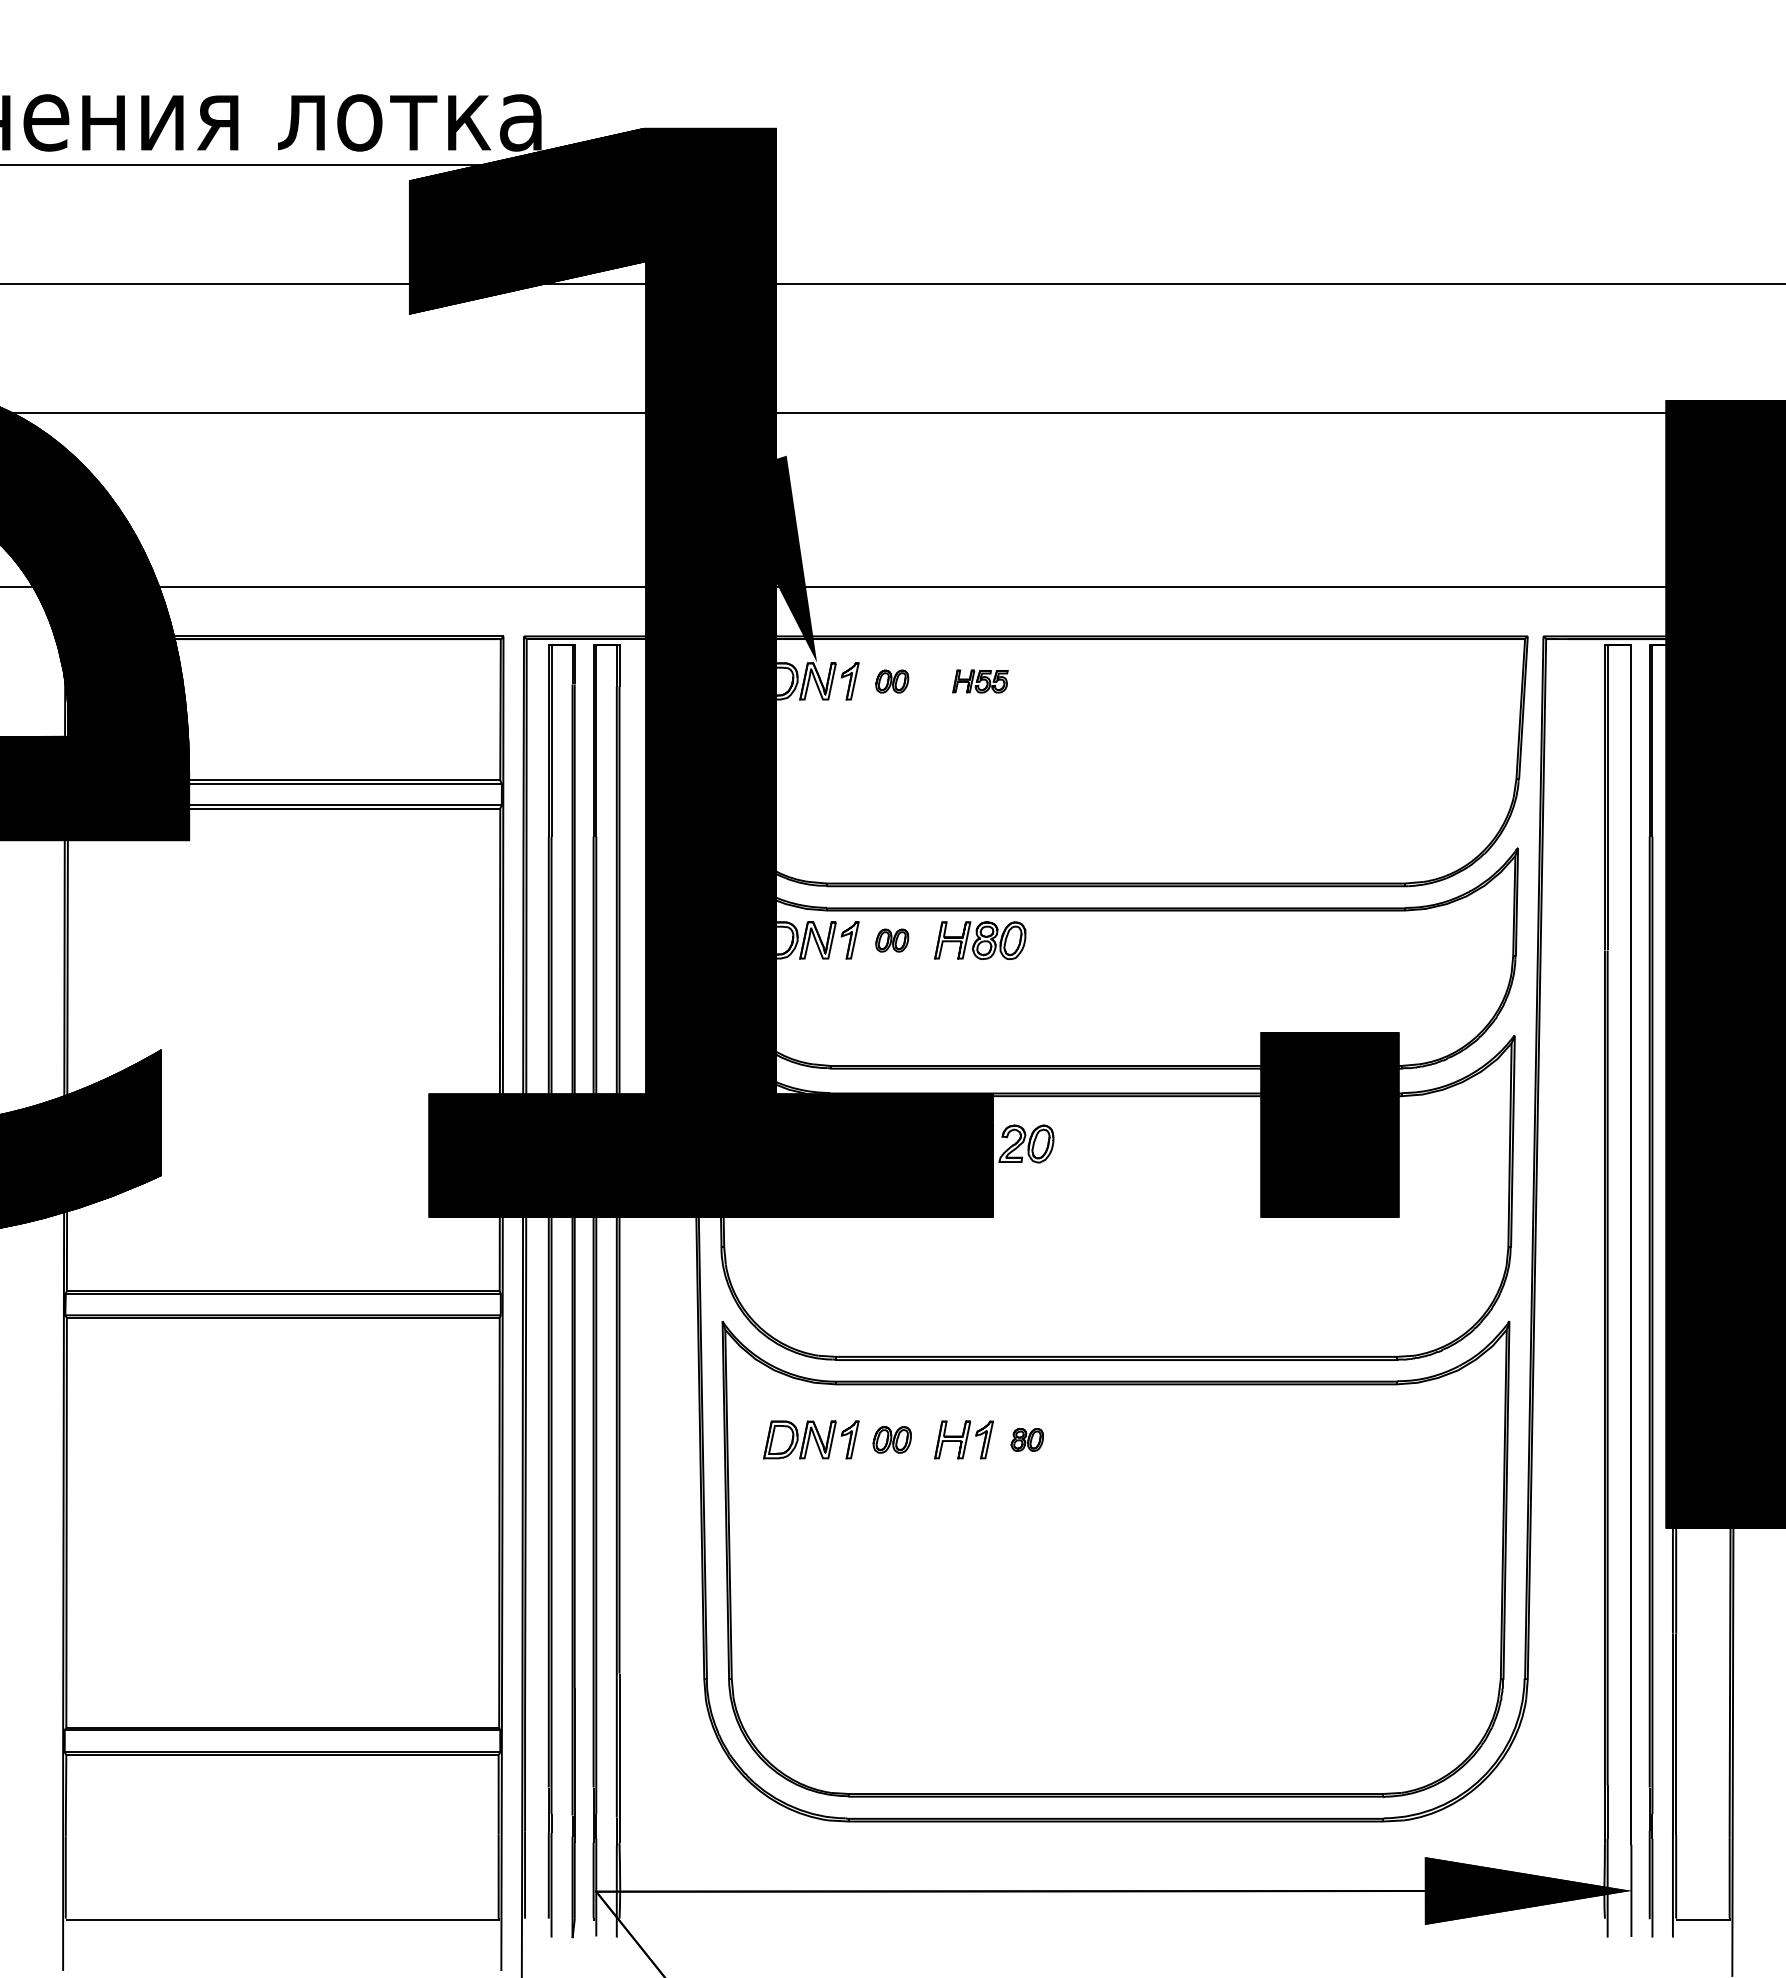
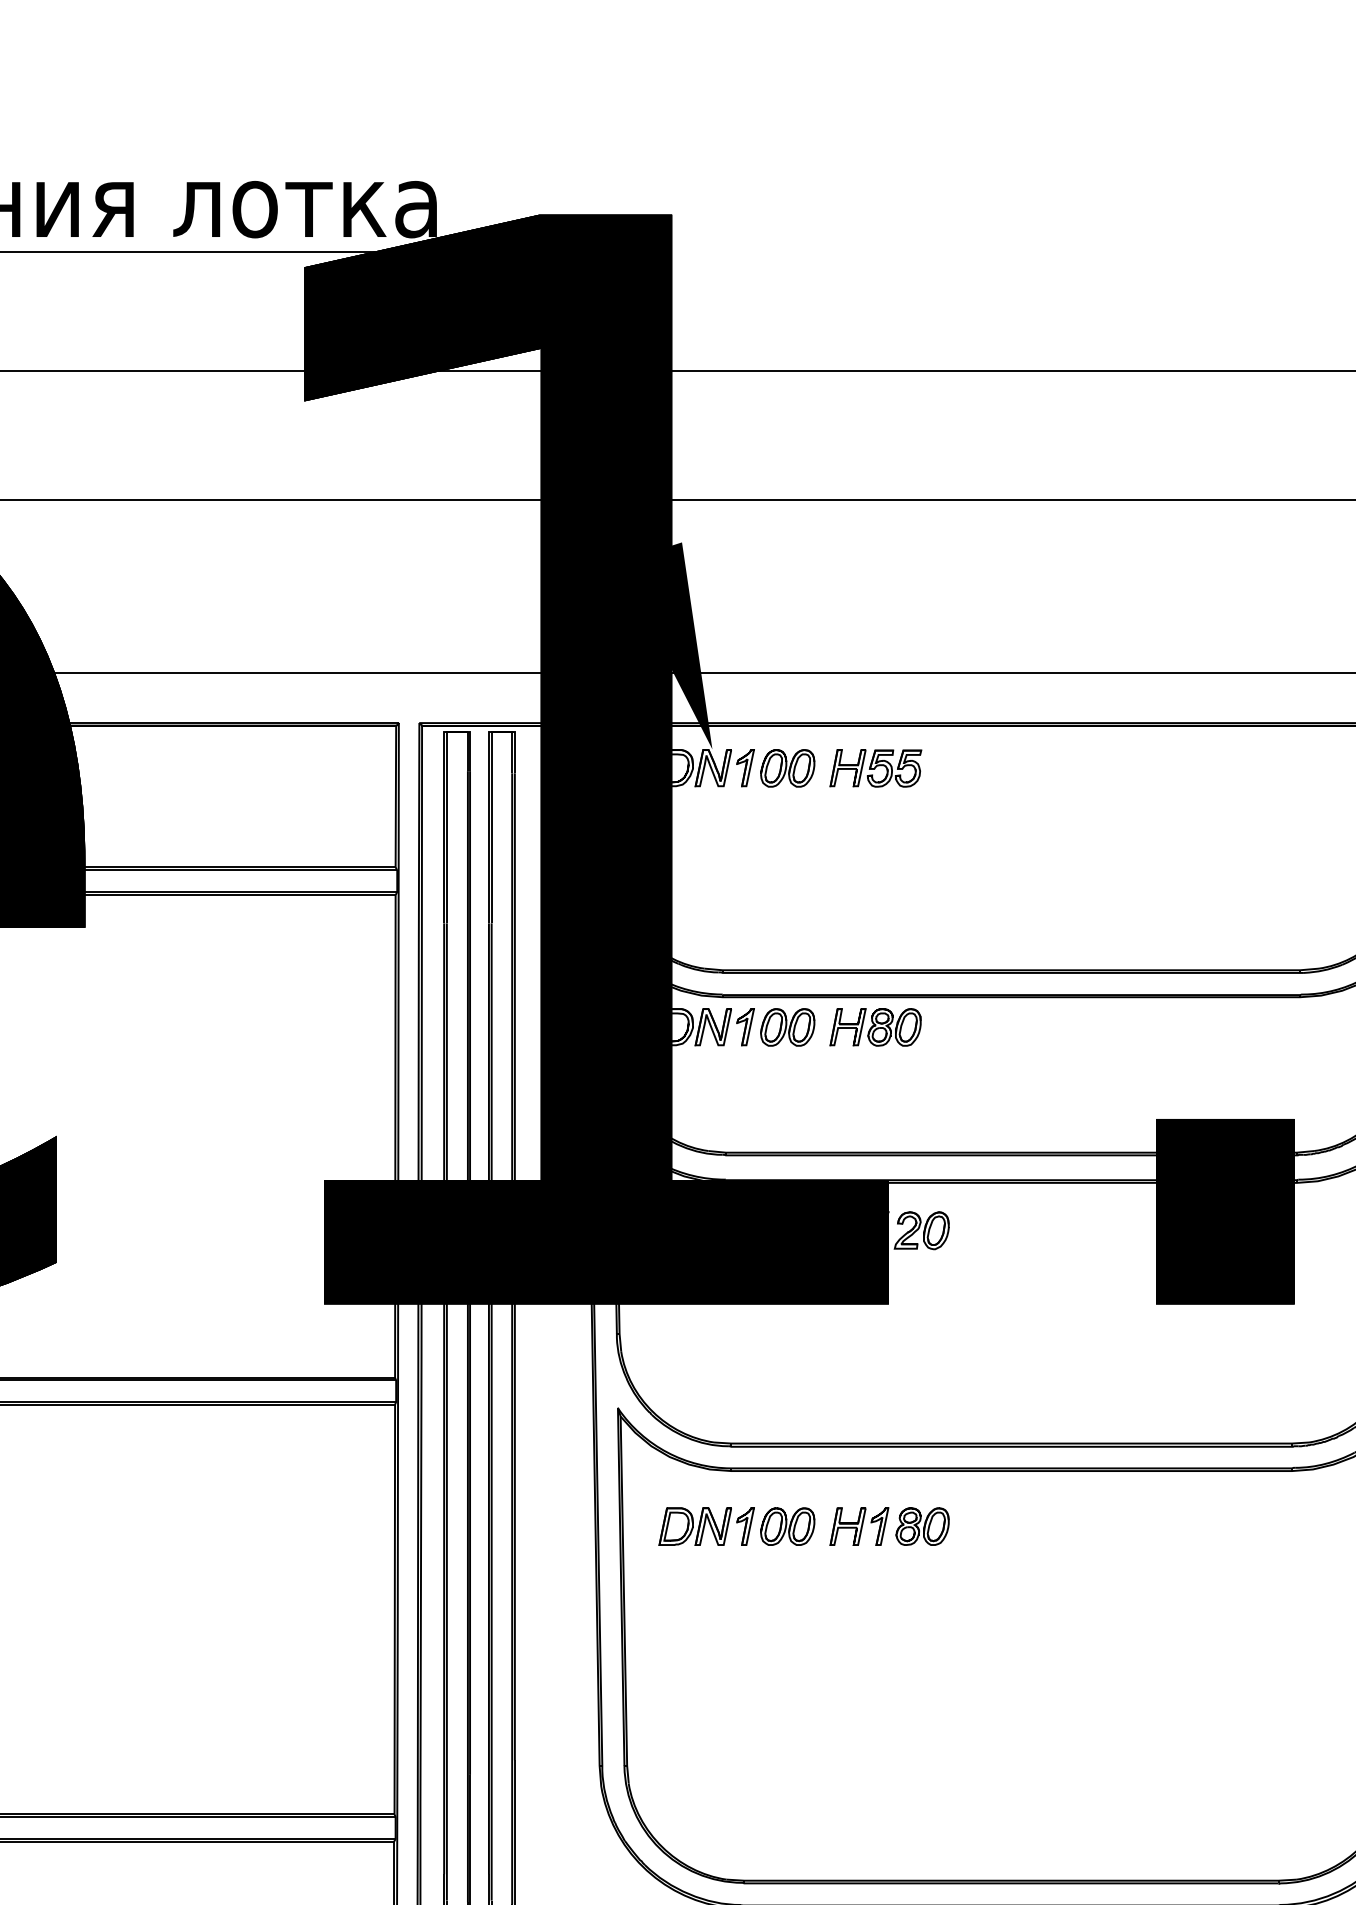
part: (891, 681) -> (786, 768), size x1.67
part: (980, 681) -> (875, 768), size x1.67
part: (891, 940) -> (786, 1027), size x1.67
part: (891, 1439) -> (786, 1526), size x1.43
part: (1027, 1439) -> (922, 1526), size x1.67

